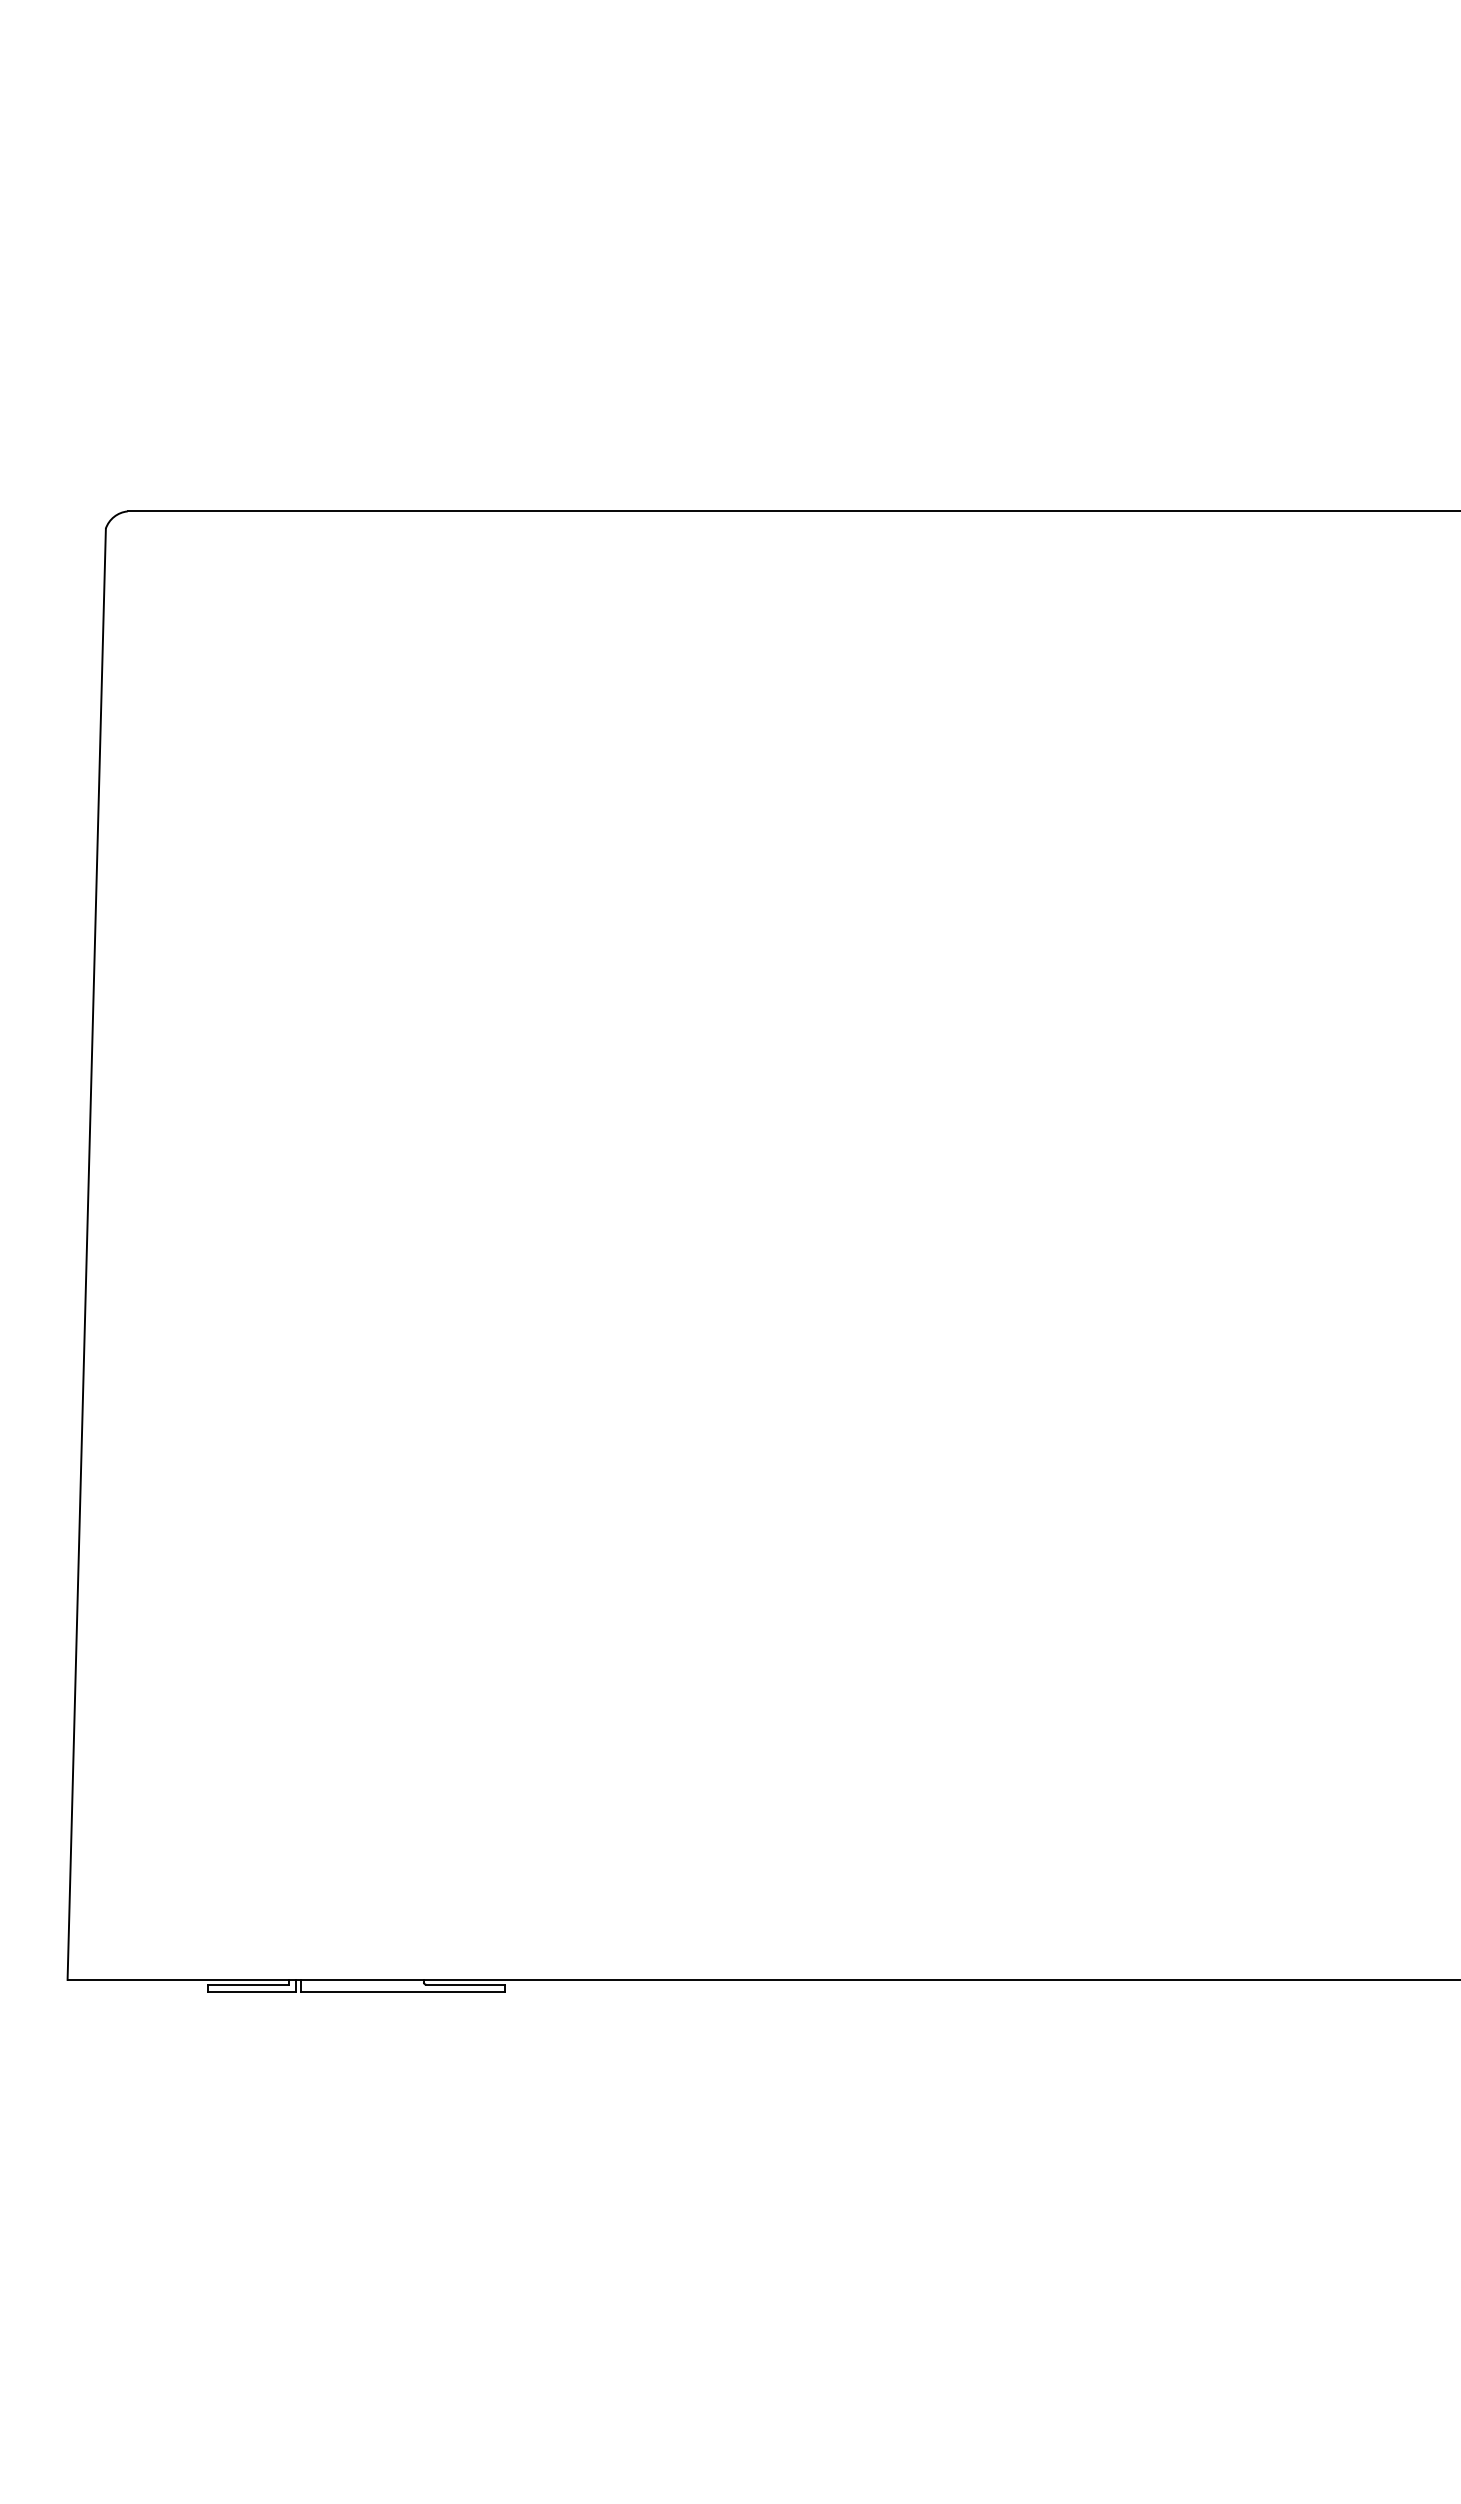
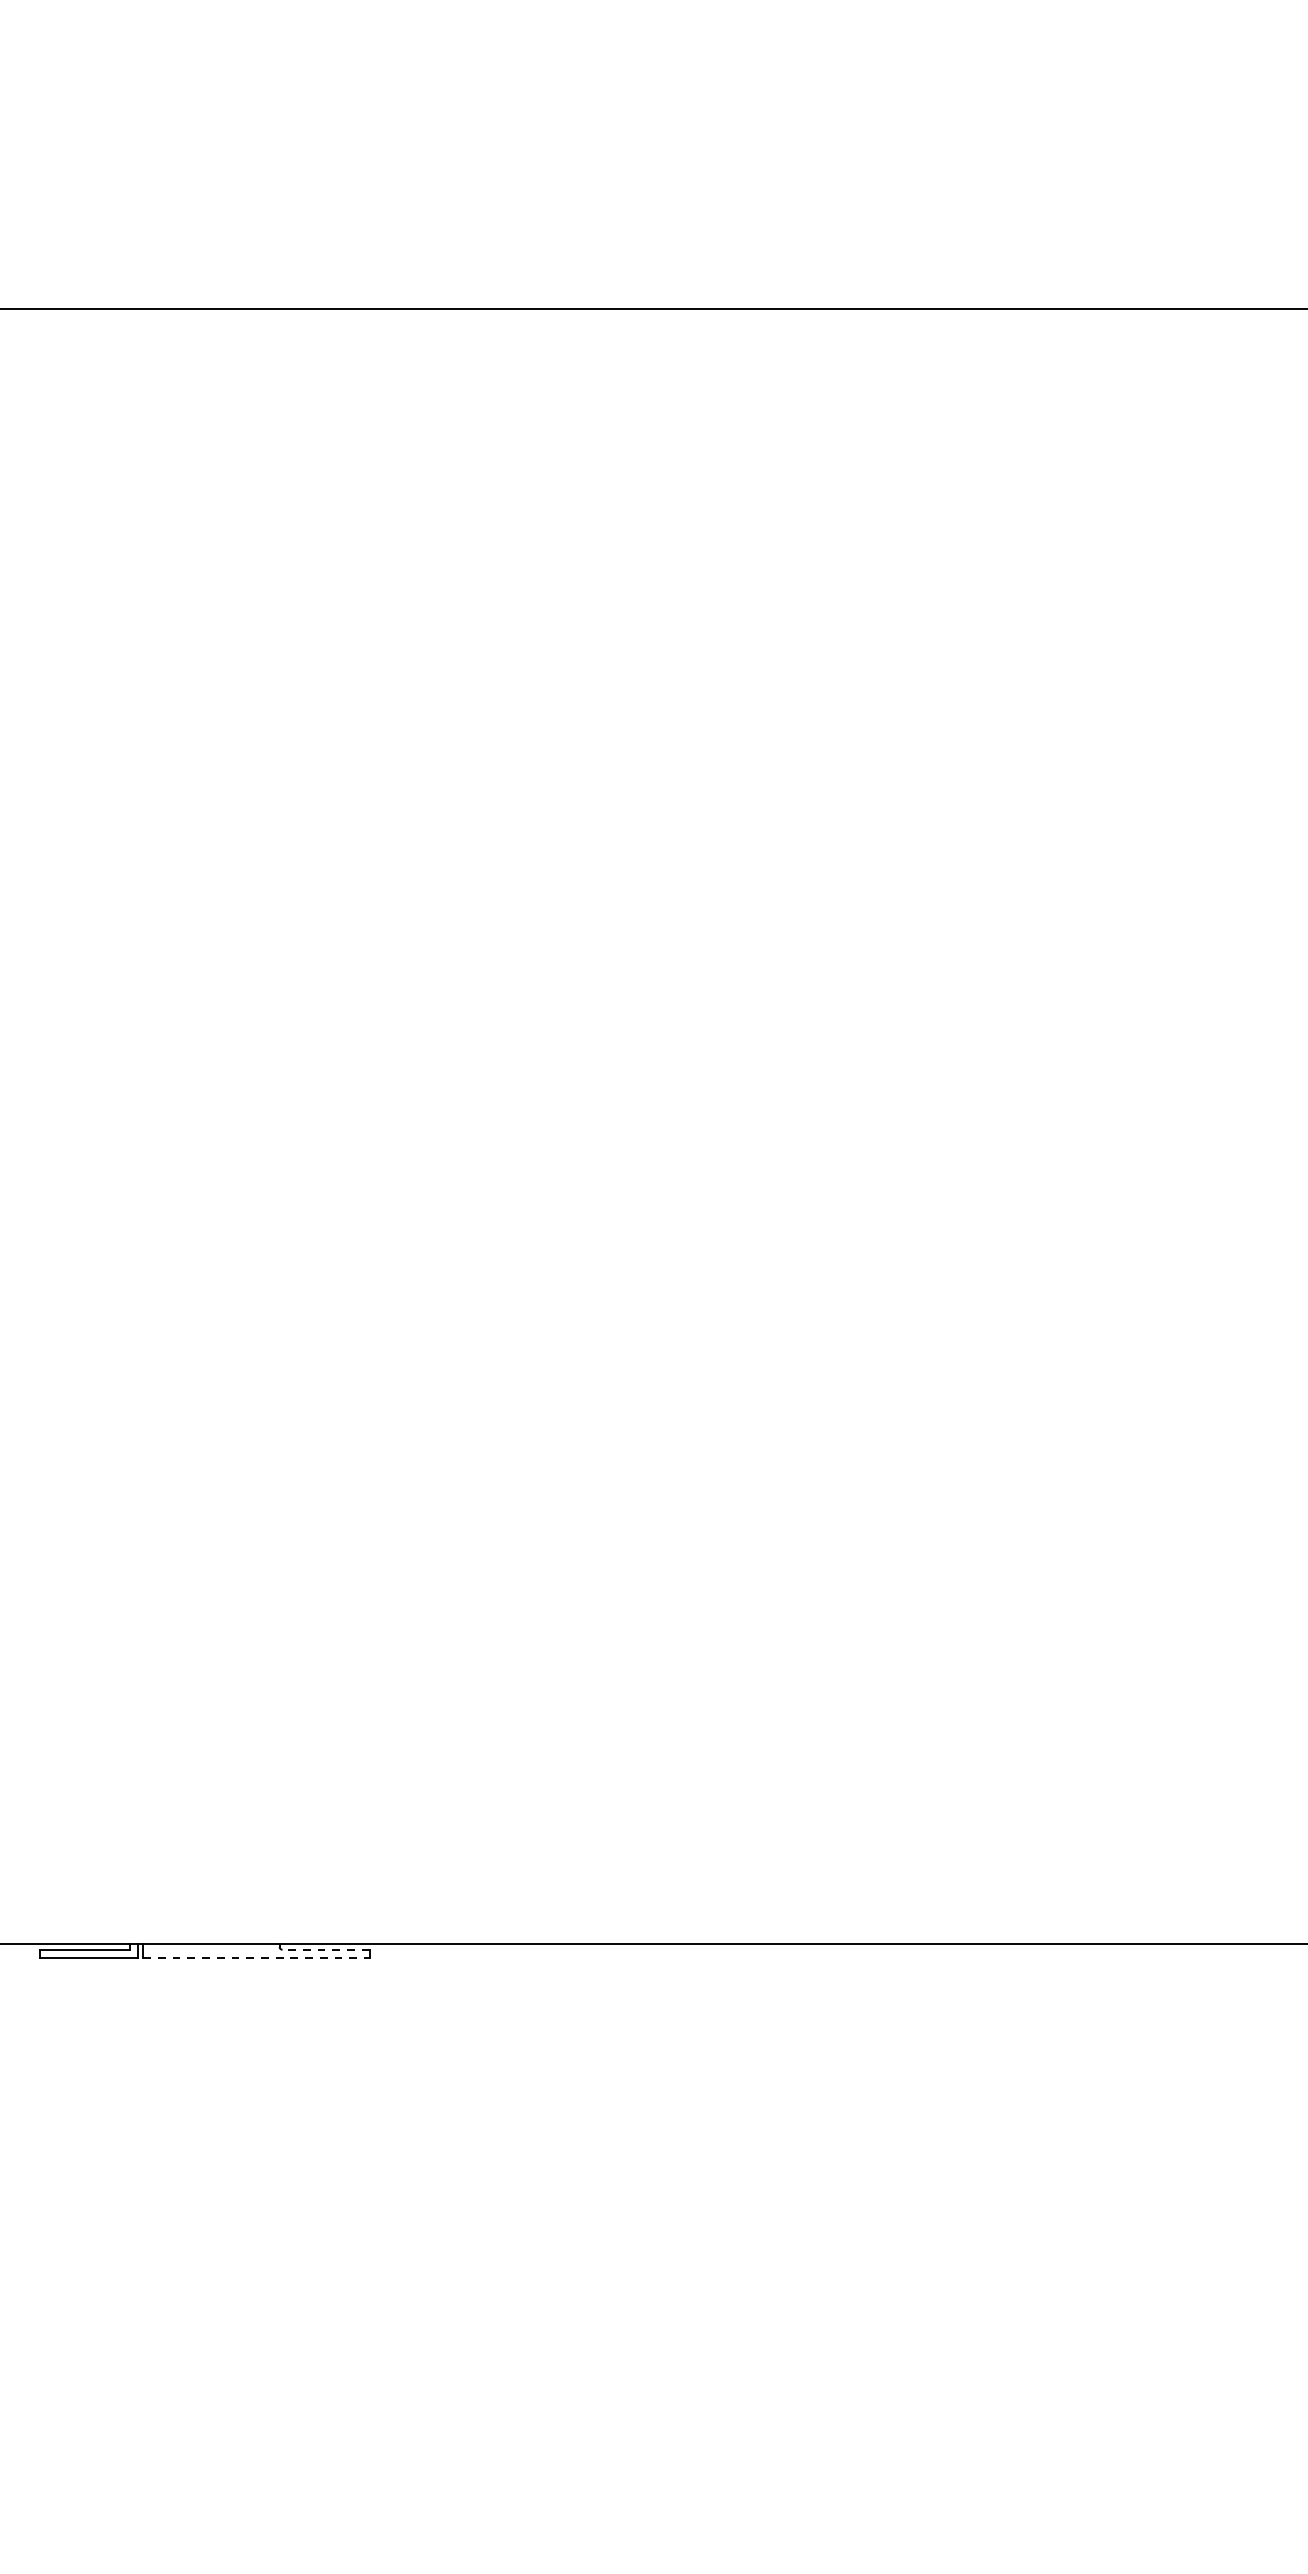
line: (464, 1984) -> (324, 1949), solid -> dashed
line: (402, 1992) -> (255, 1958), solid -> dashed

